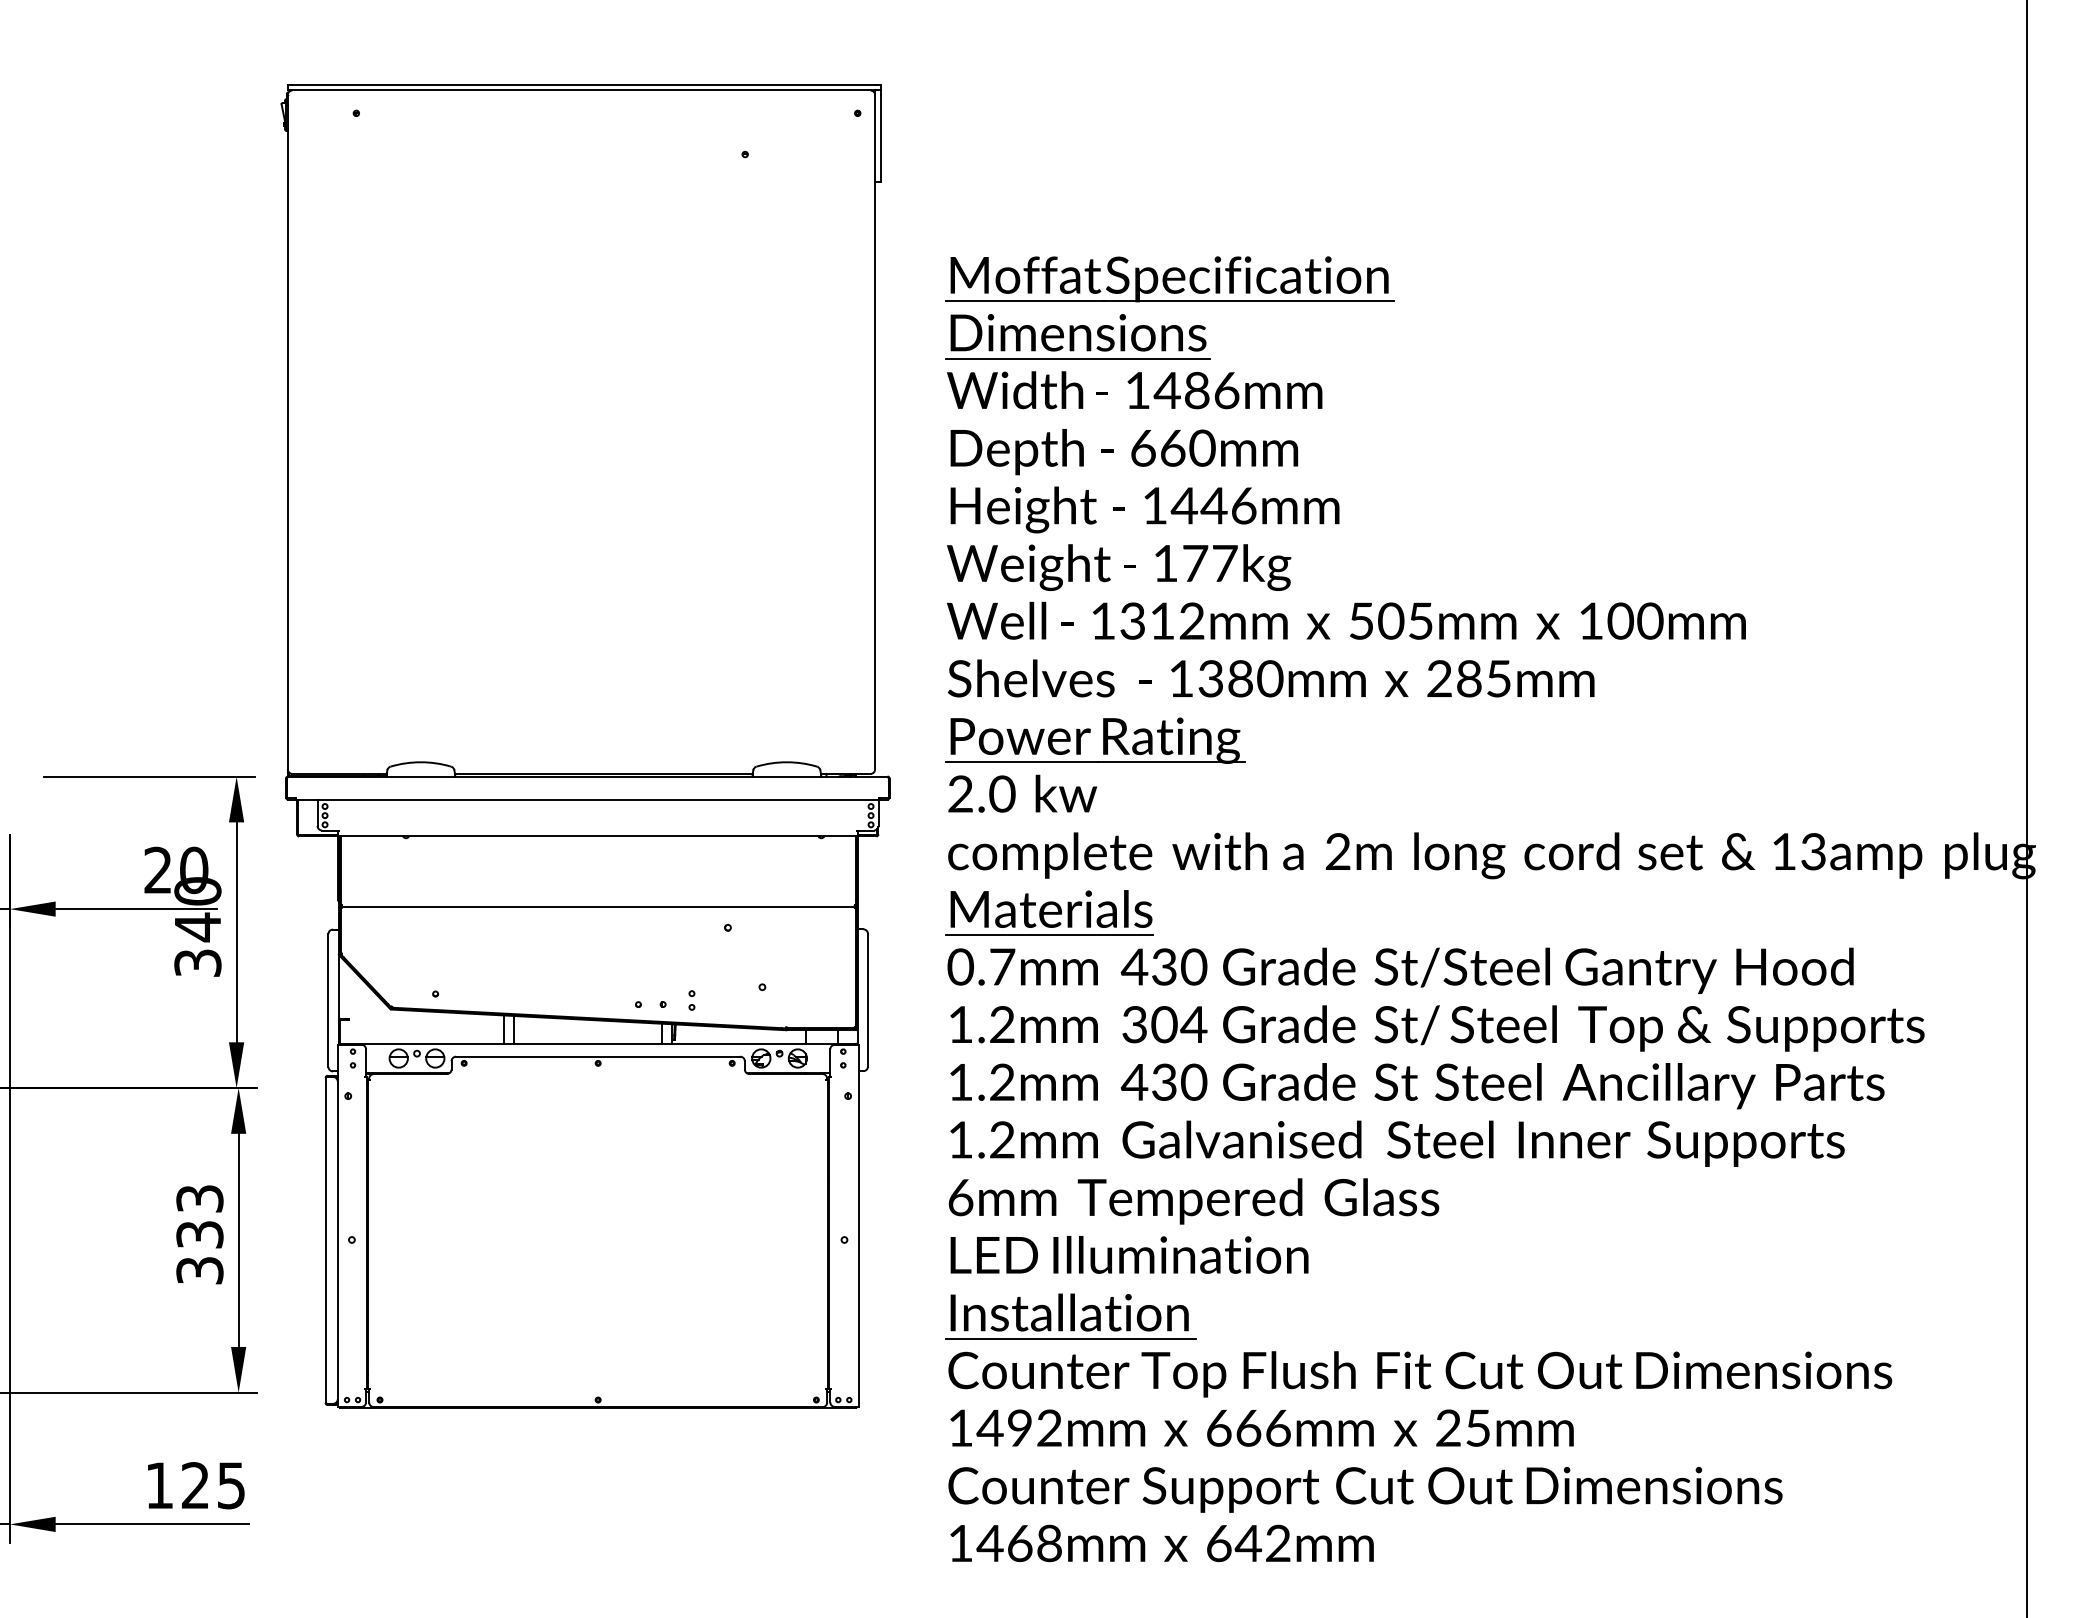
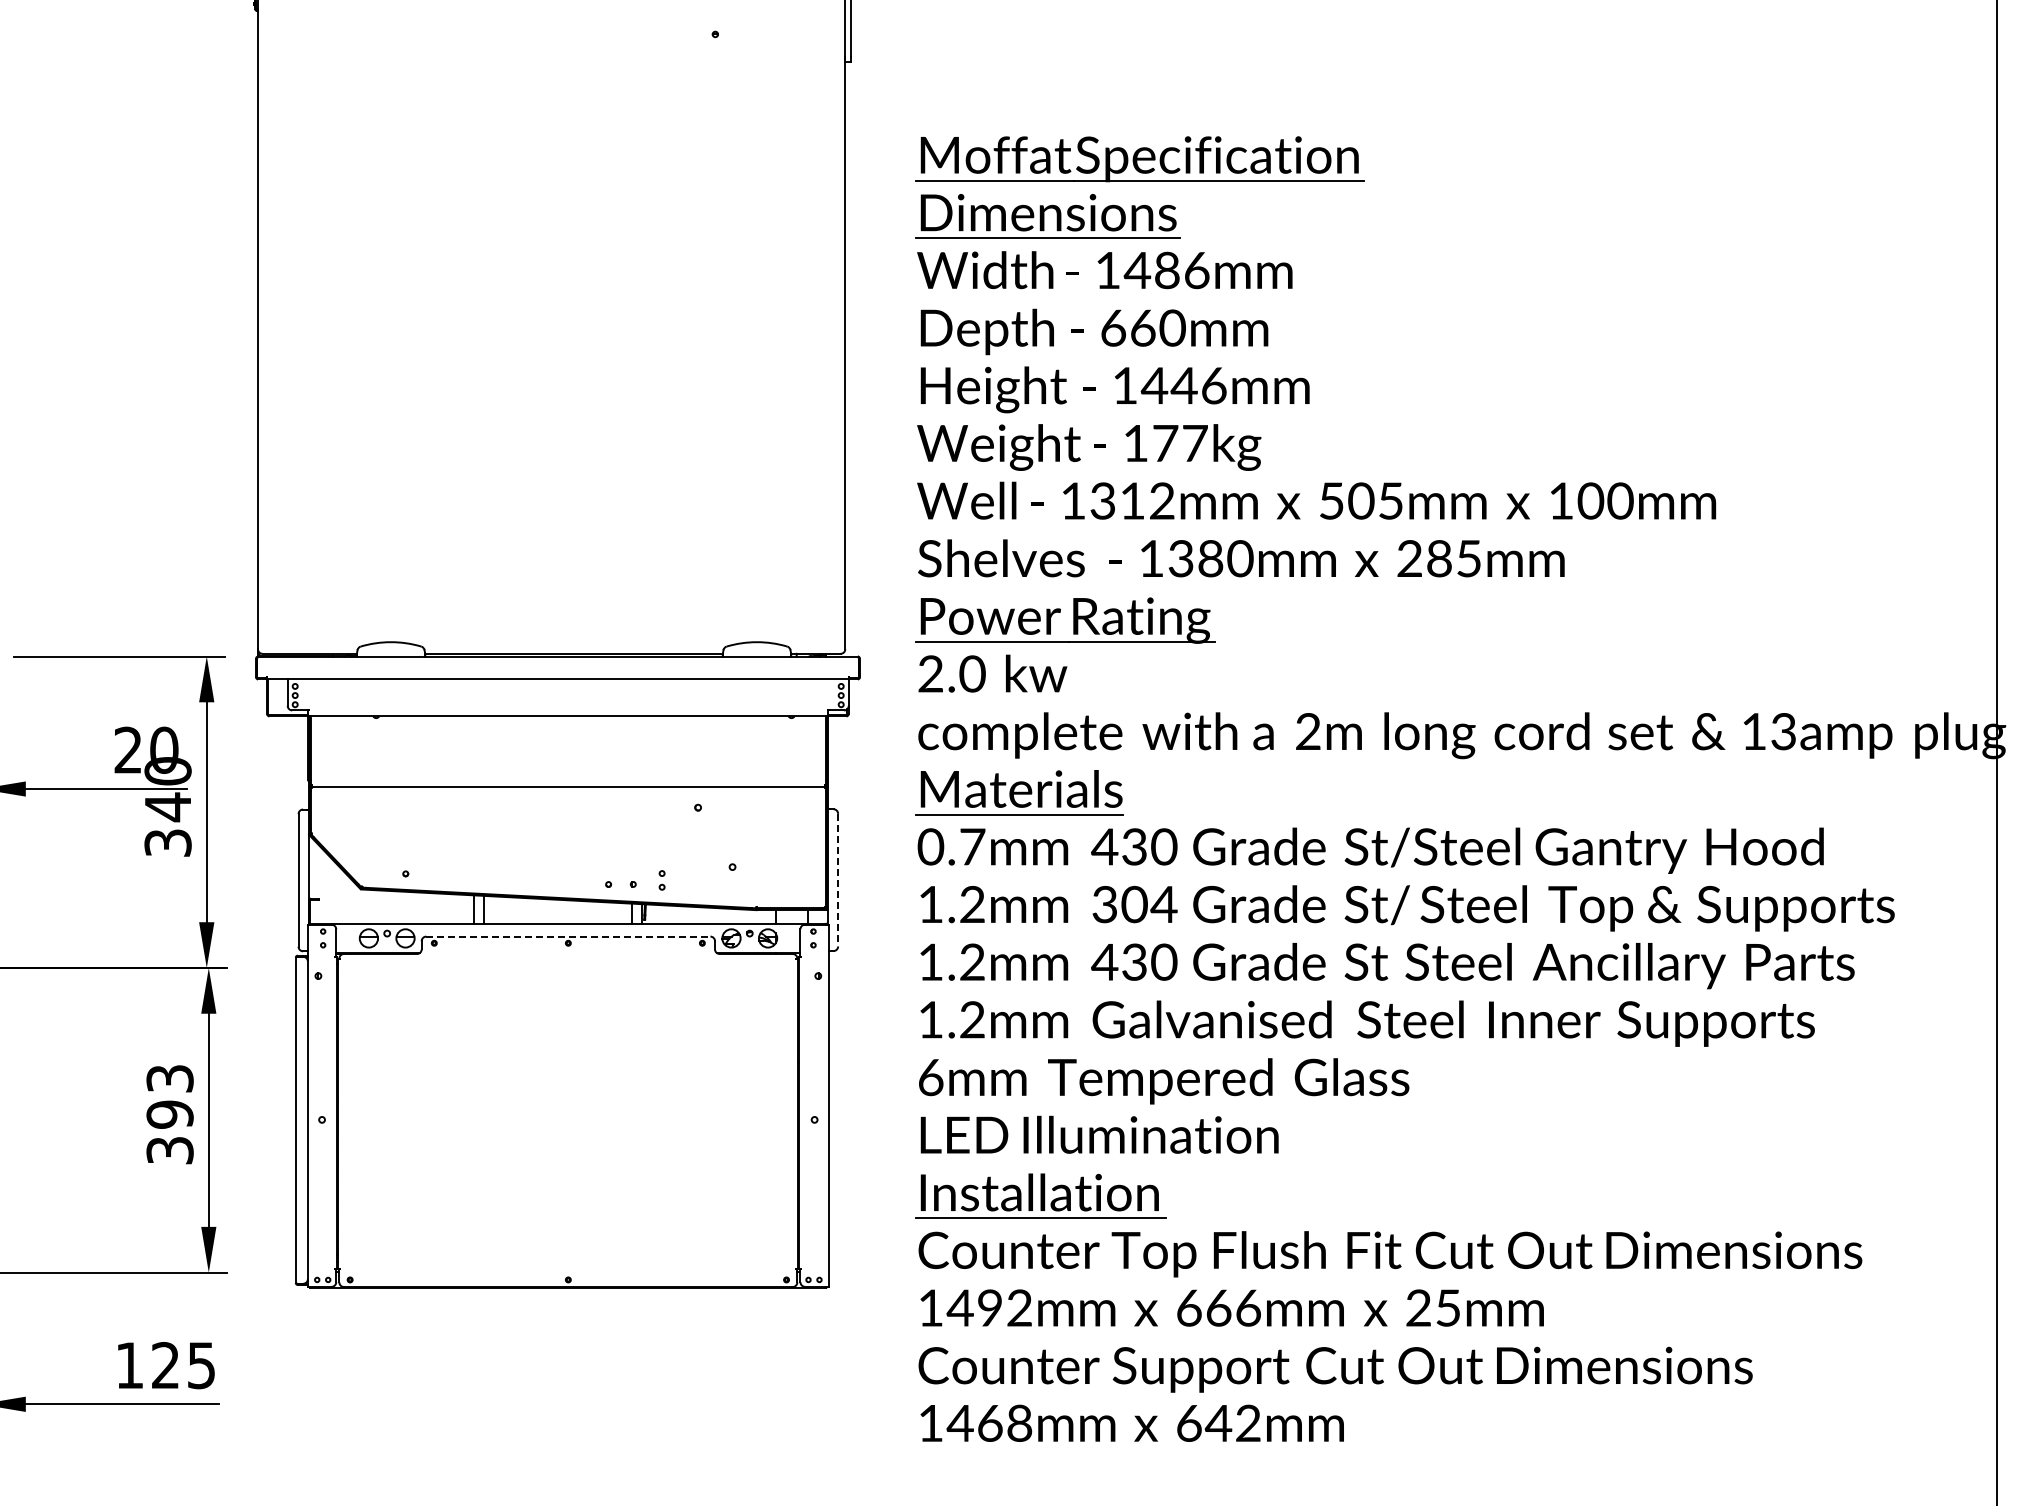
line: (867, 1000) -> (837, 880), solid -> dashed
line: (598, 1056) -> (568, 936), solid -> dashed
text: (199, 1234) -> (169, 1114), 333 -> 393

